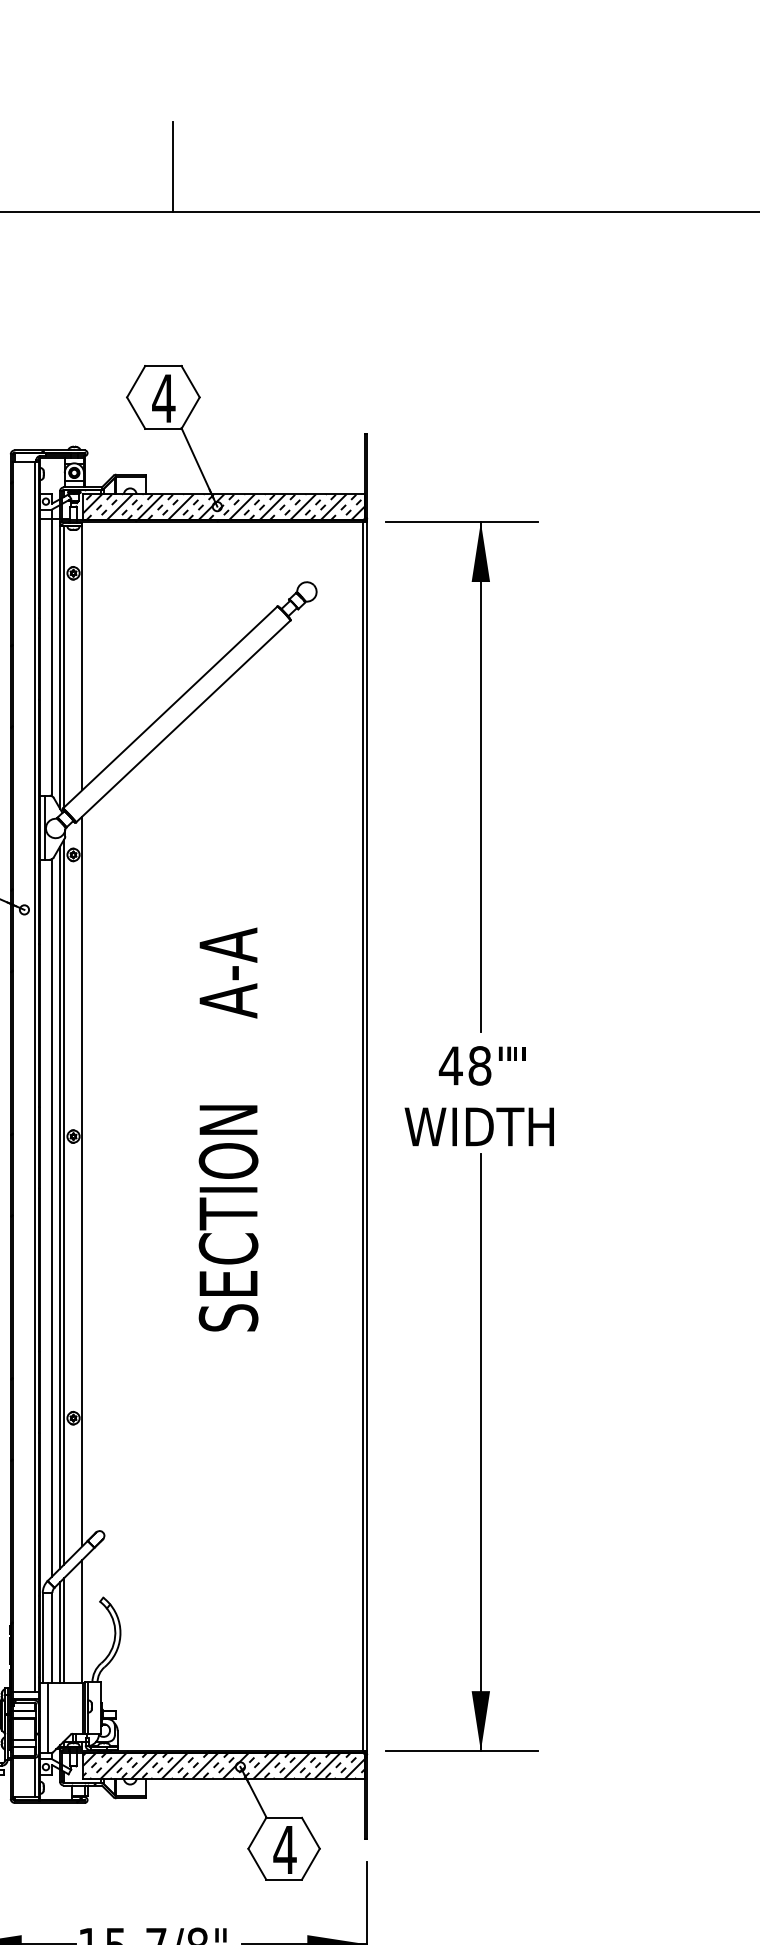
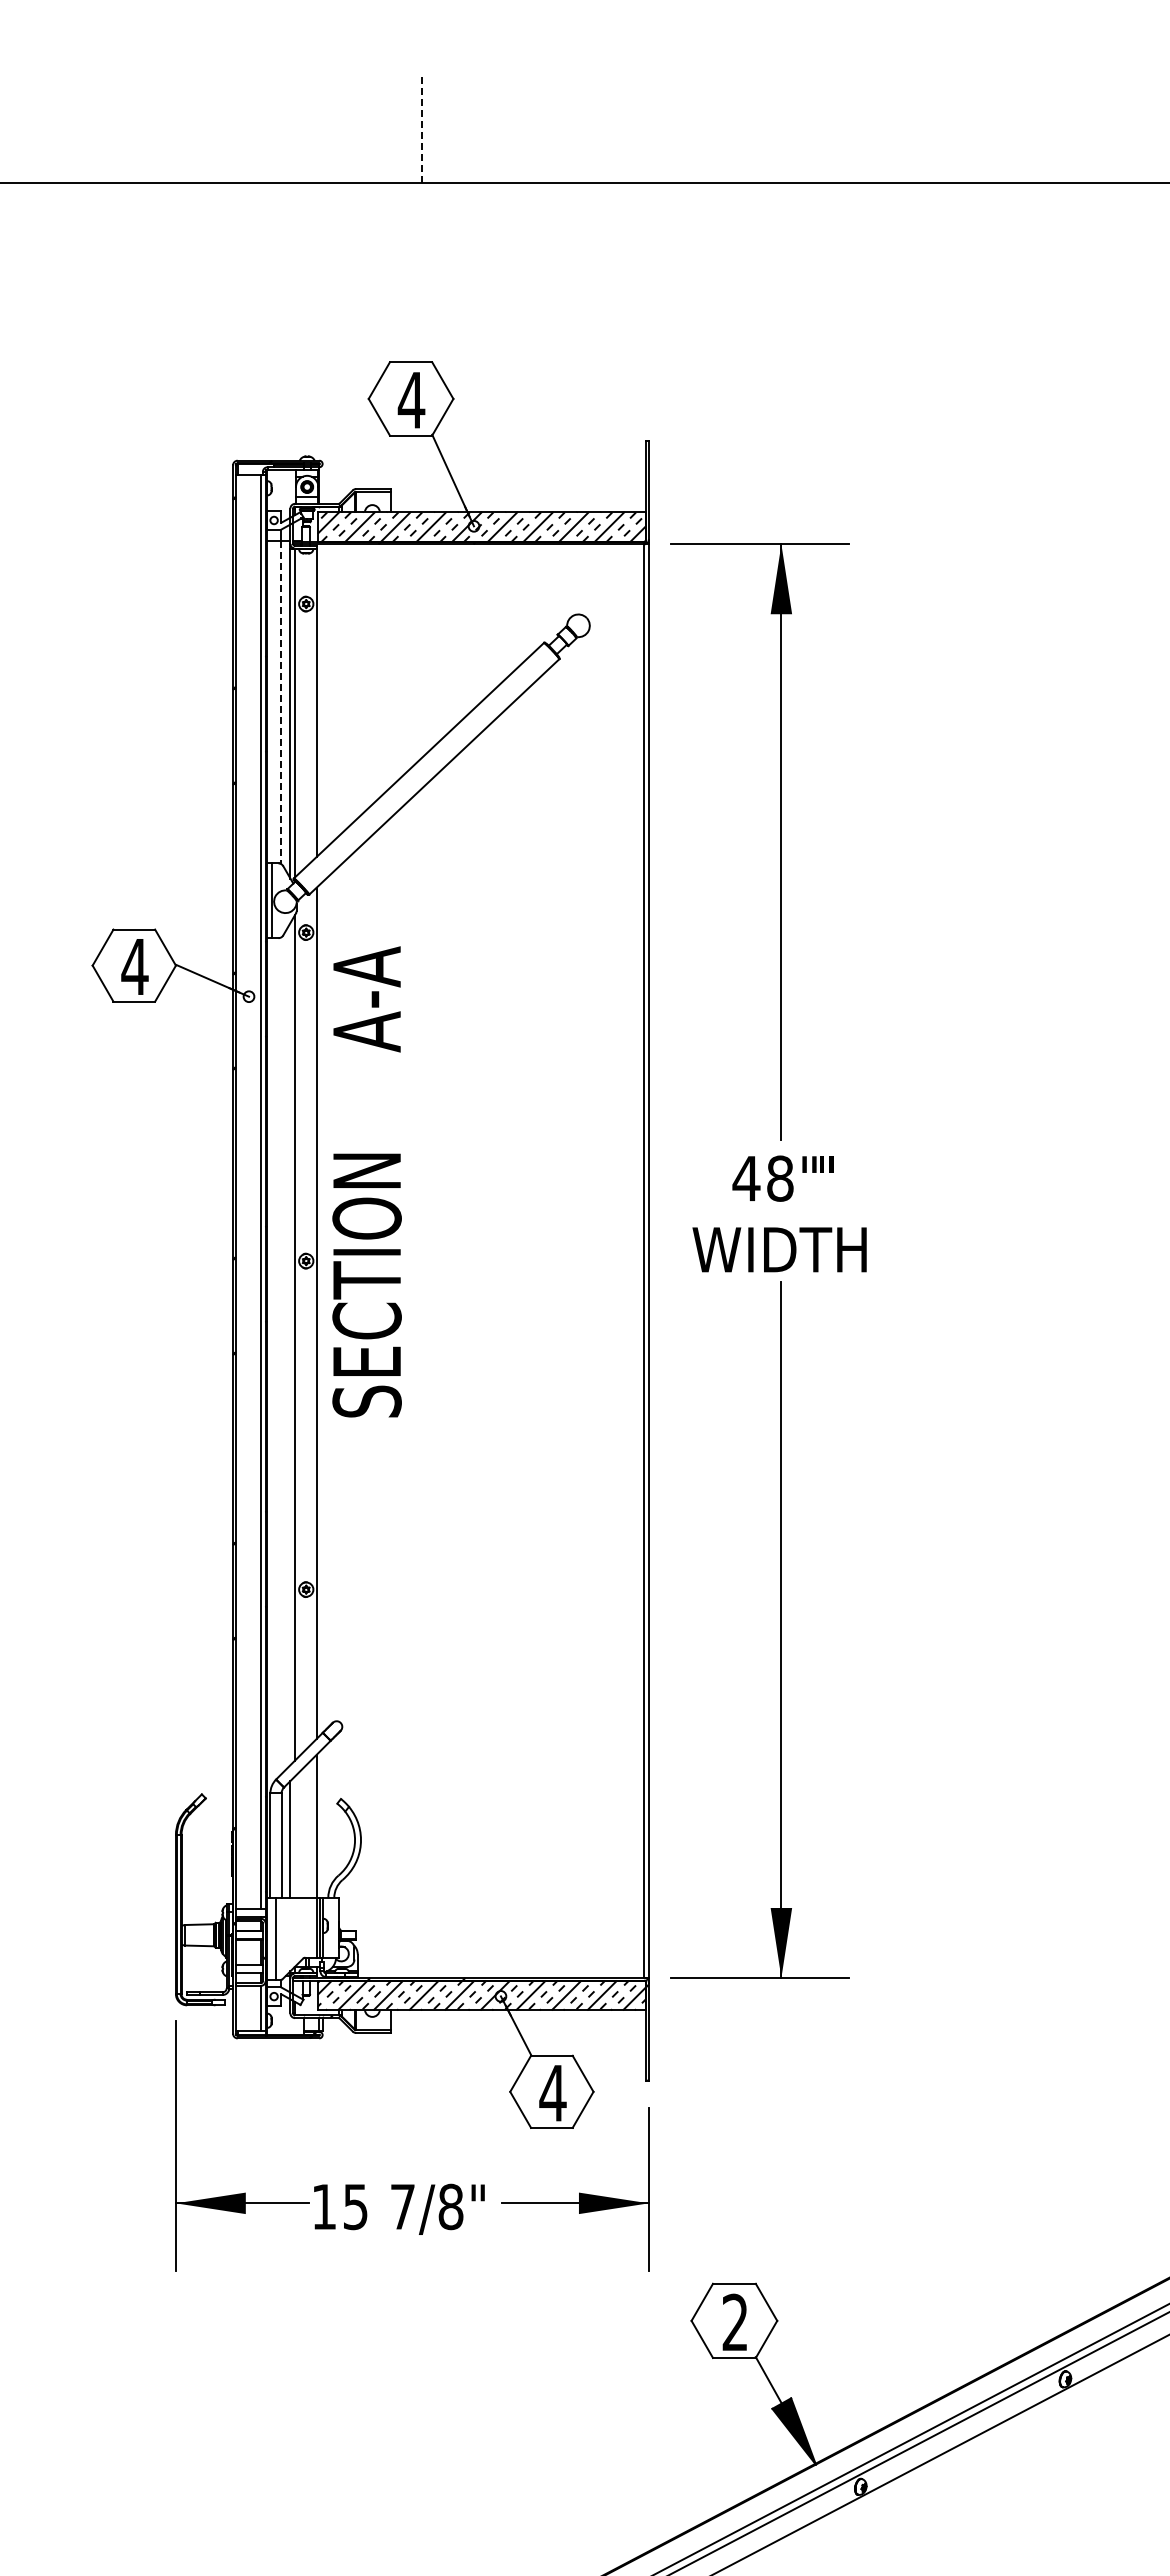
line: (173, 167) -> (422, 130), solid -> dashed
line: (52, 657) -> (281, 702), solid -> dashed
text: (228, 1129) -> (366, 1181), moved
line: (60, 1208) -> (290, 1344), removed
line: (52, 1217) -> (281, 1355), removed
line: (64, 1629) -> (295, 1836), removed

